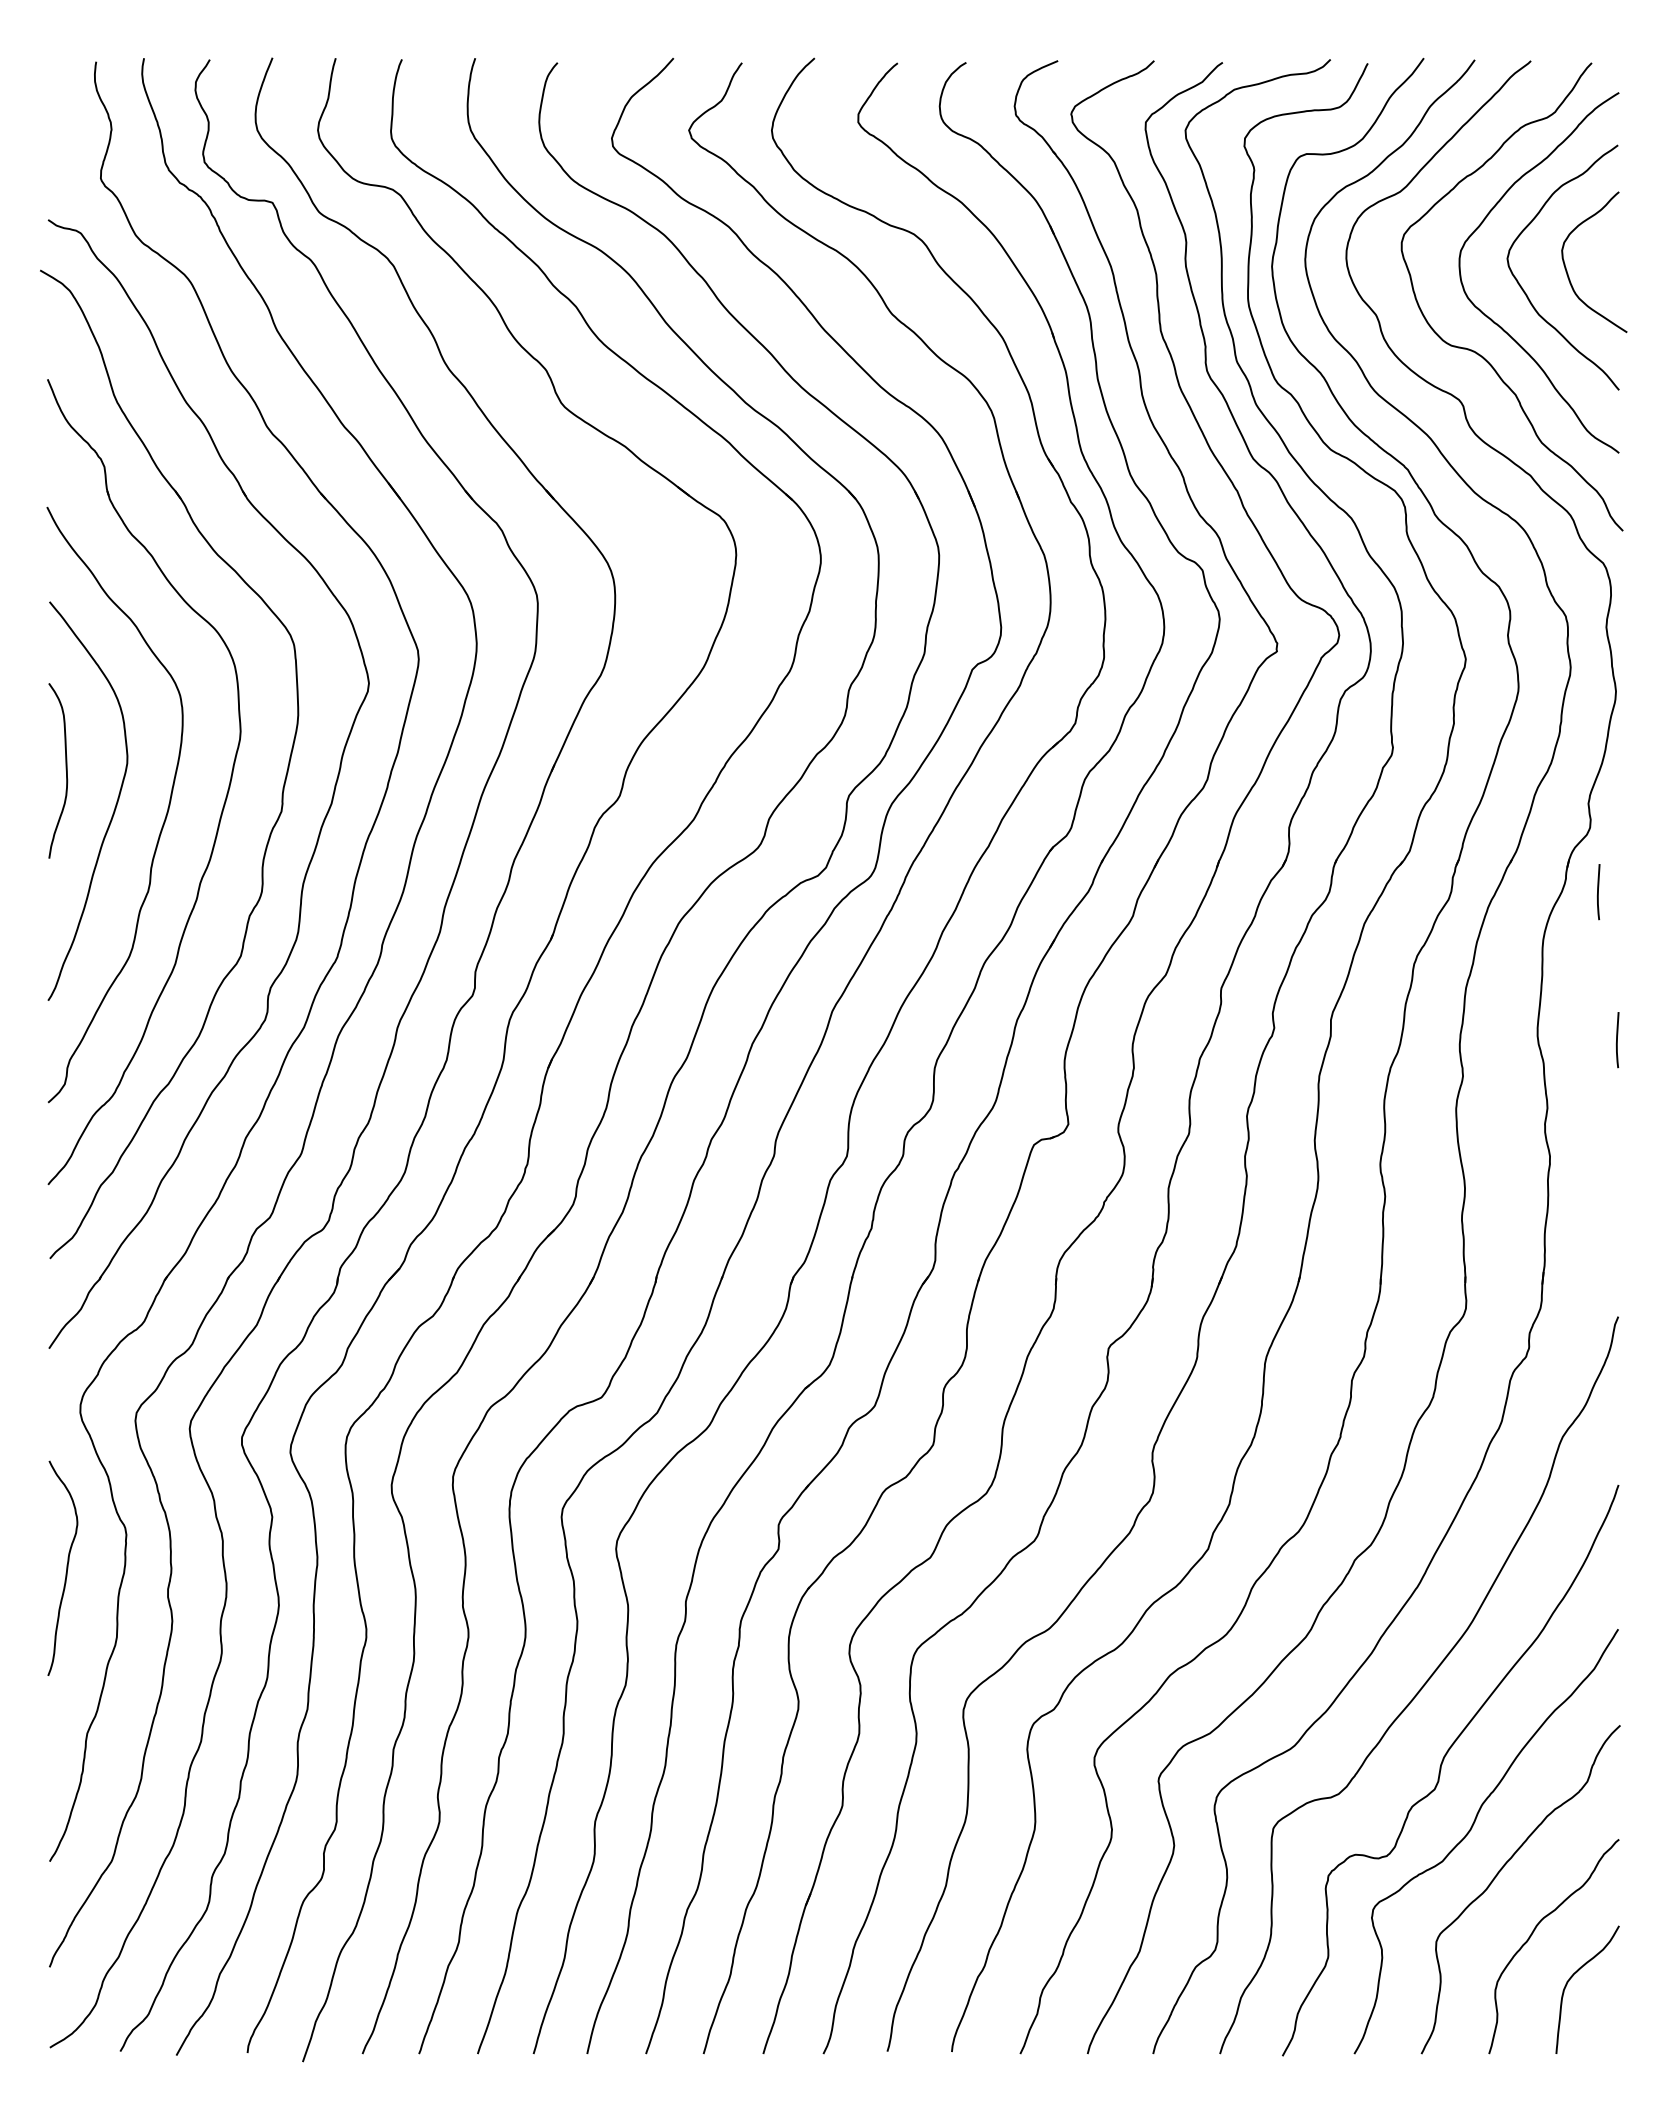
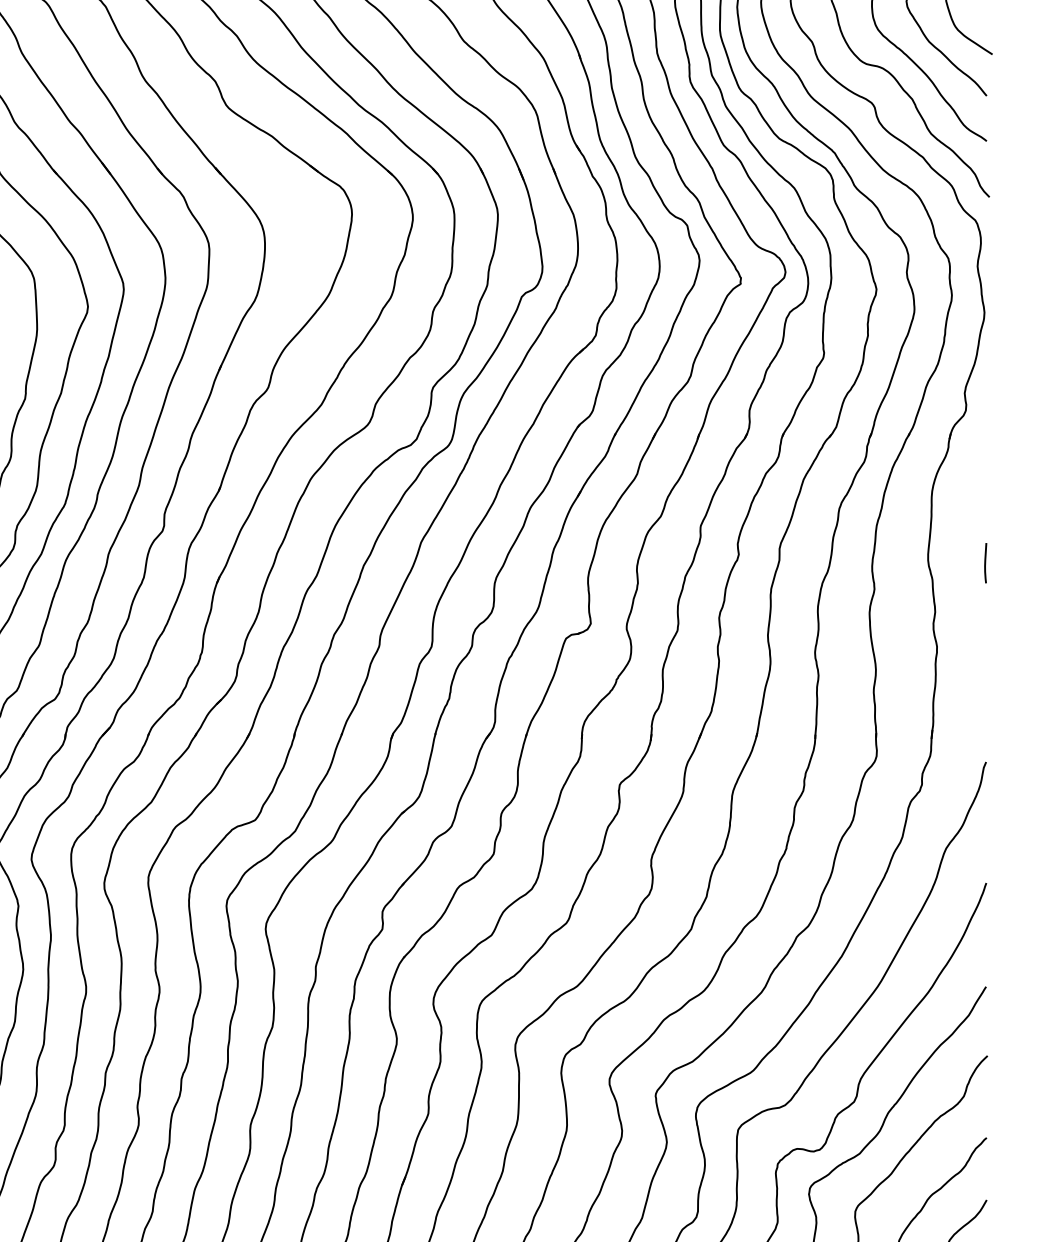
curve: (1598, 892) -> (971, 457), removed

